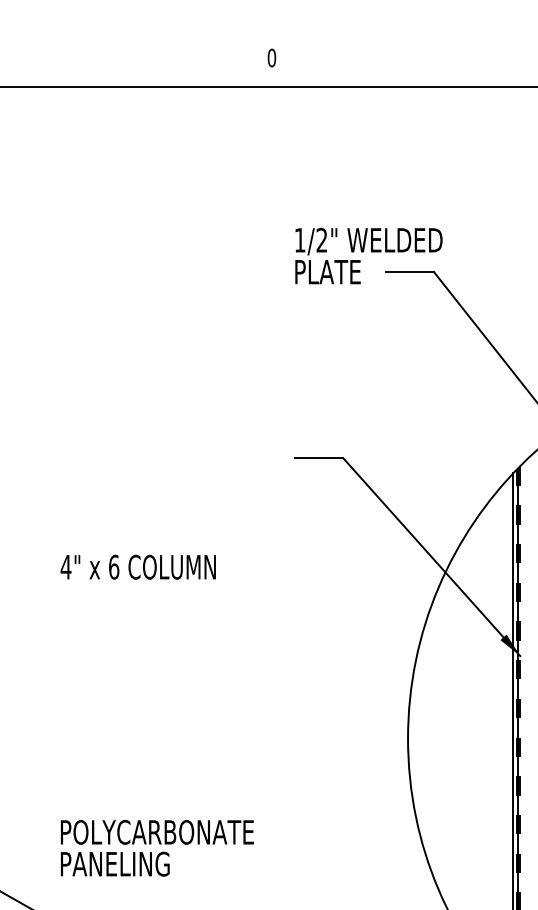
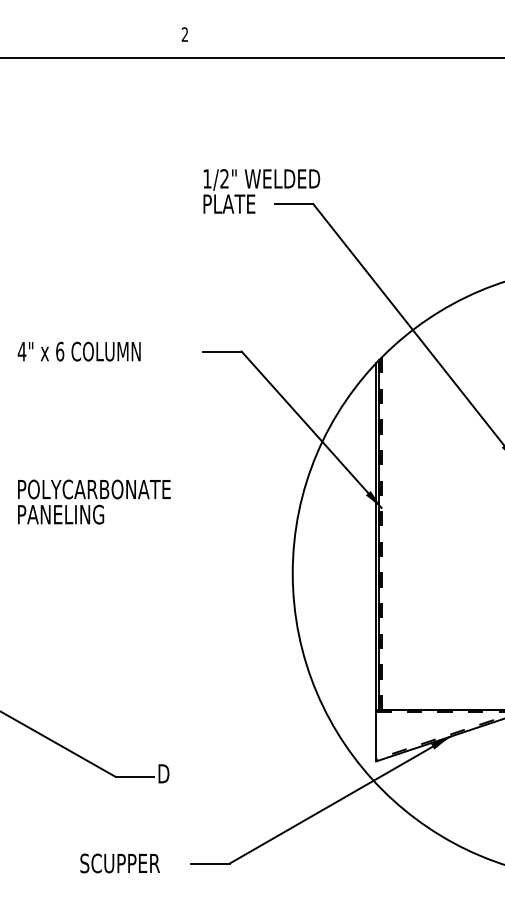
text: (271, 57) -> (184, 34), 0 -> 2
text: (137, 567) -> (78, 351), moved
text: (157, 847) -> (94, 501), moved

